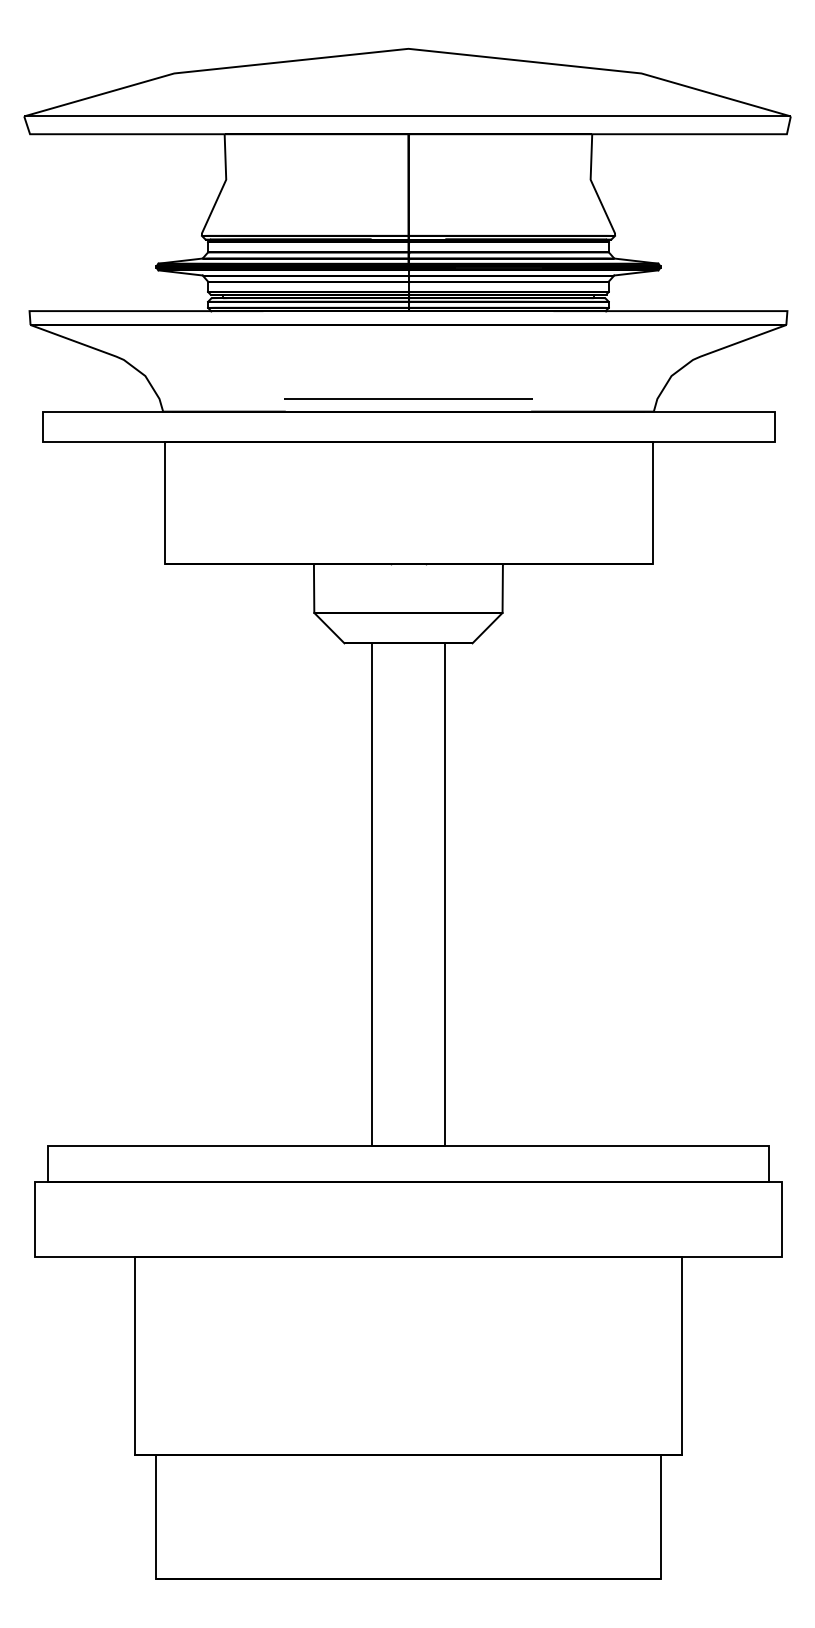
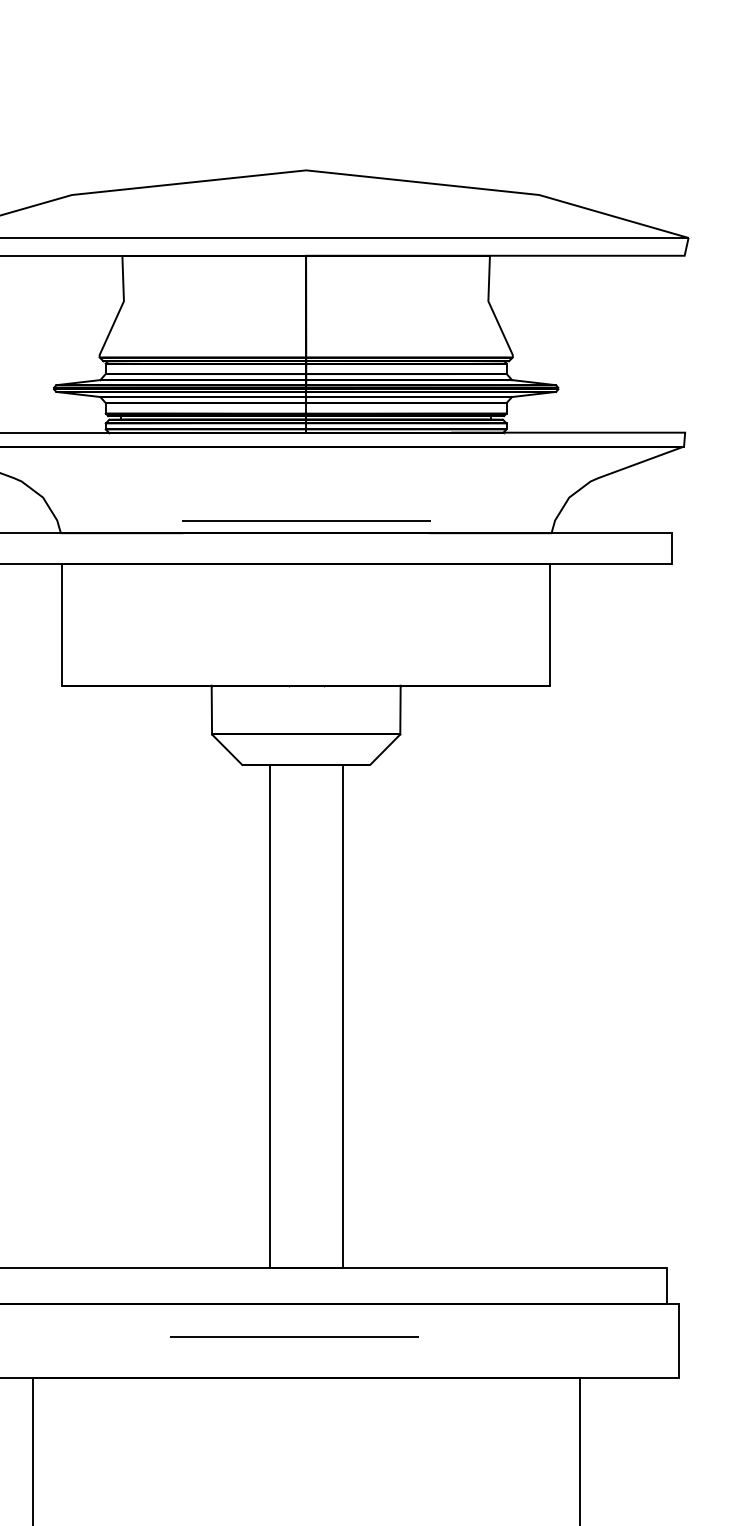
line: (396, 1214) -> (294, 1336), added

